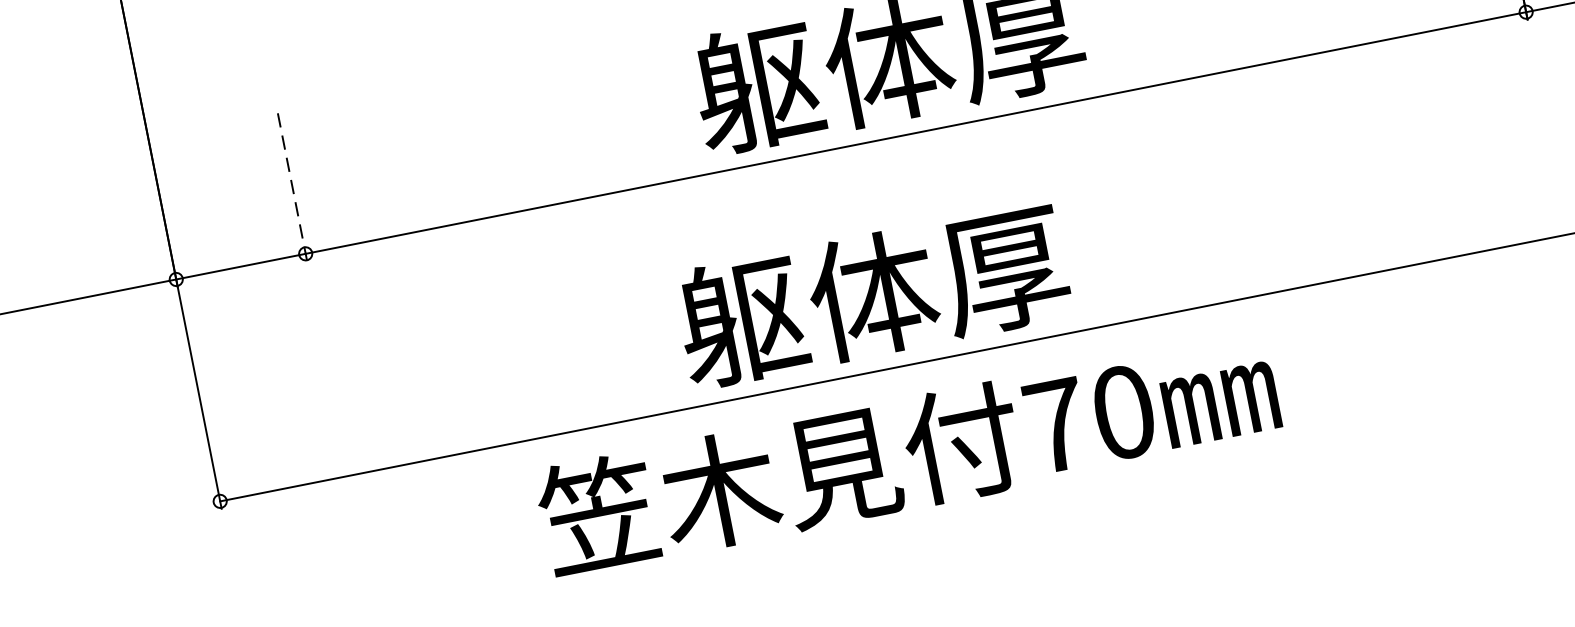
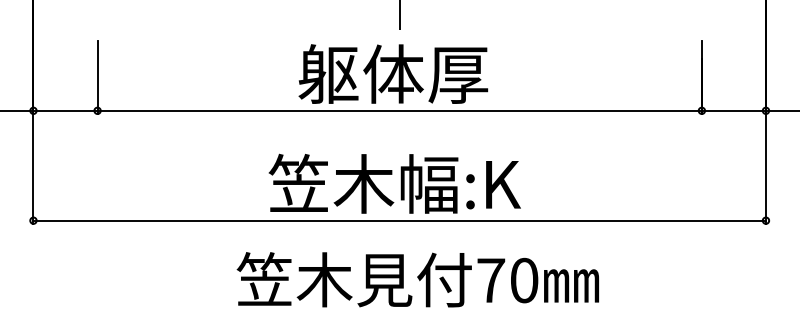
line: (292, 186) -> (97, 77), dashed -> solid
text: (934, 281) -> (394, 183), 躯体厚 -> 笠木幅:K
text: (907, 453) -> (417, 279), moved

